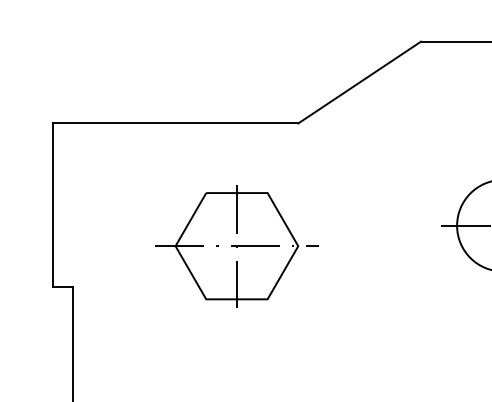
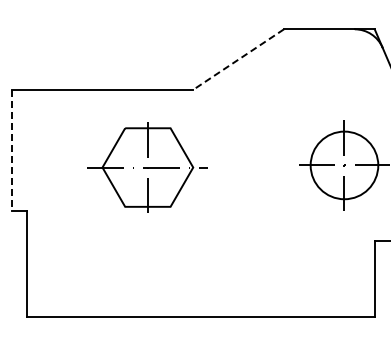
line: (359, 82) -> (238, 59), solid -> dashed
line: (52, 205) -> (11, 150), solid -> dashed
part: (236, 246) -> (147, 167), moved

